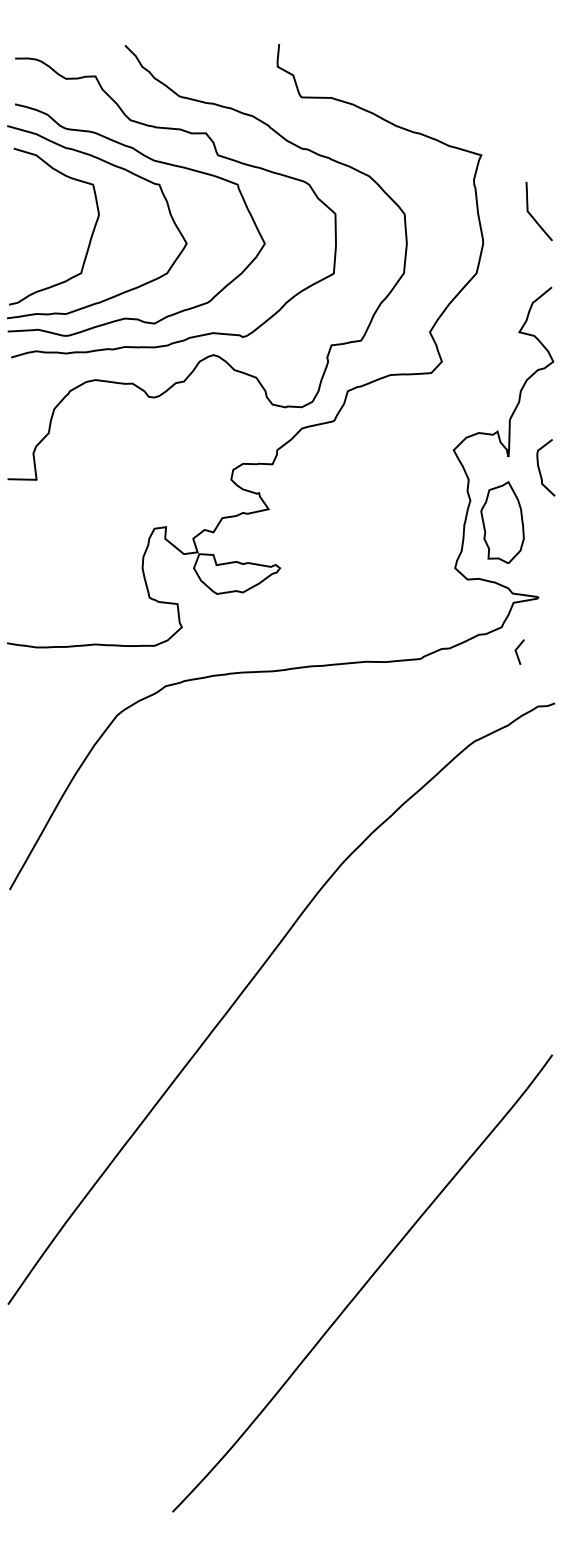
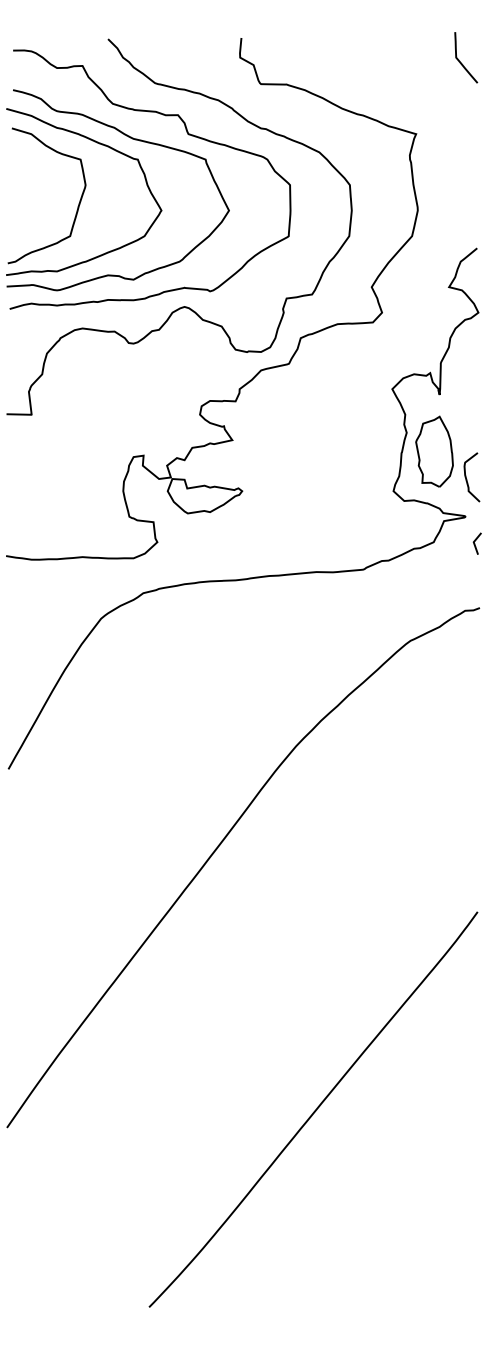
curve: (533, 216) -> (461, 62), moved
curve: (540, 470) -> (467, 479), moved
line: (517, 651) -> (475, 543), moved

